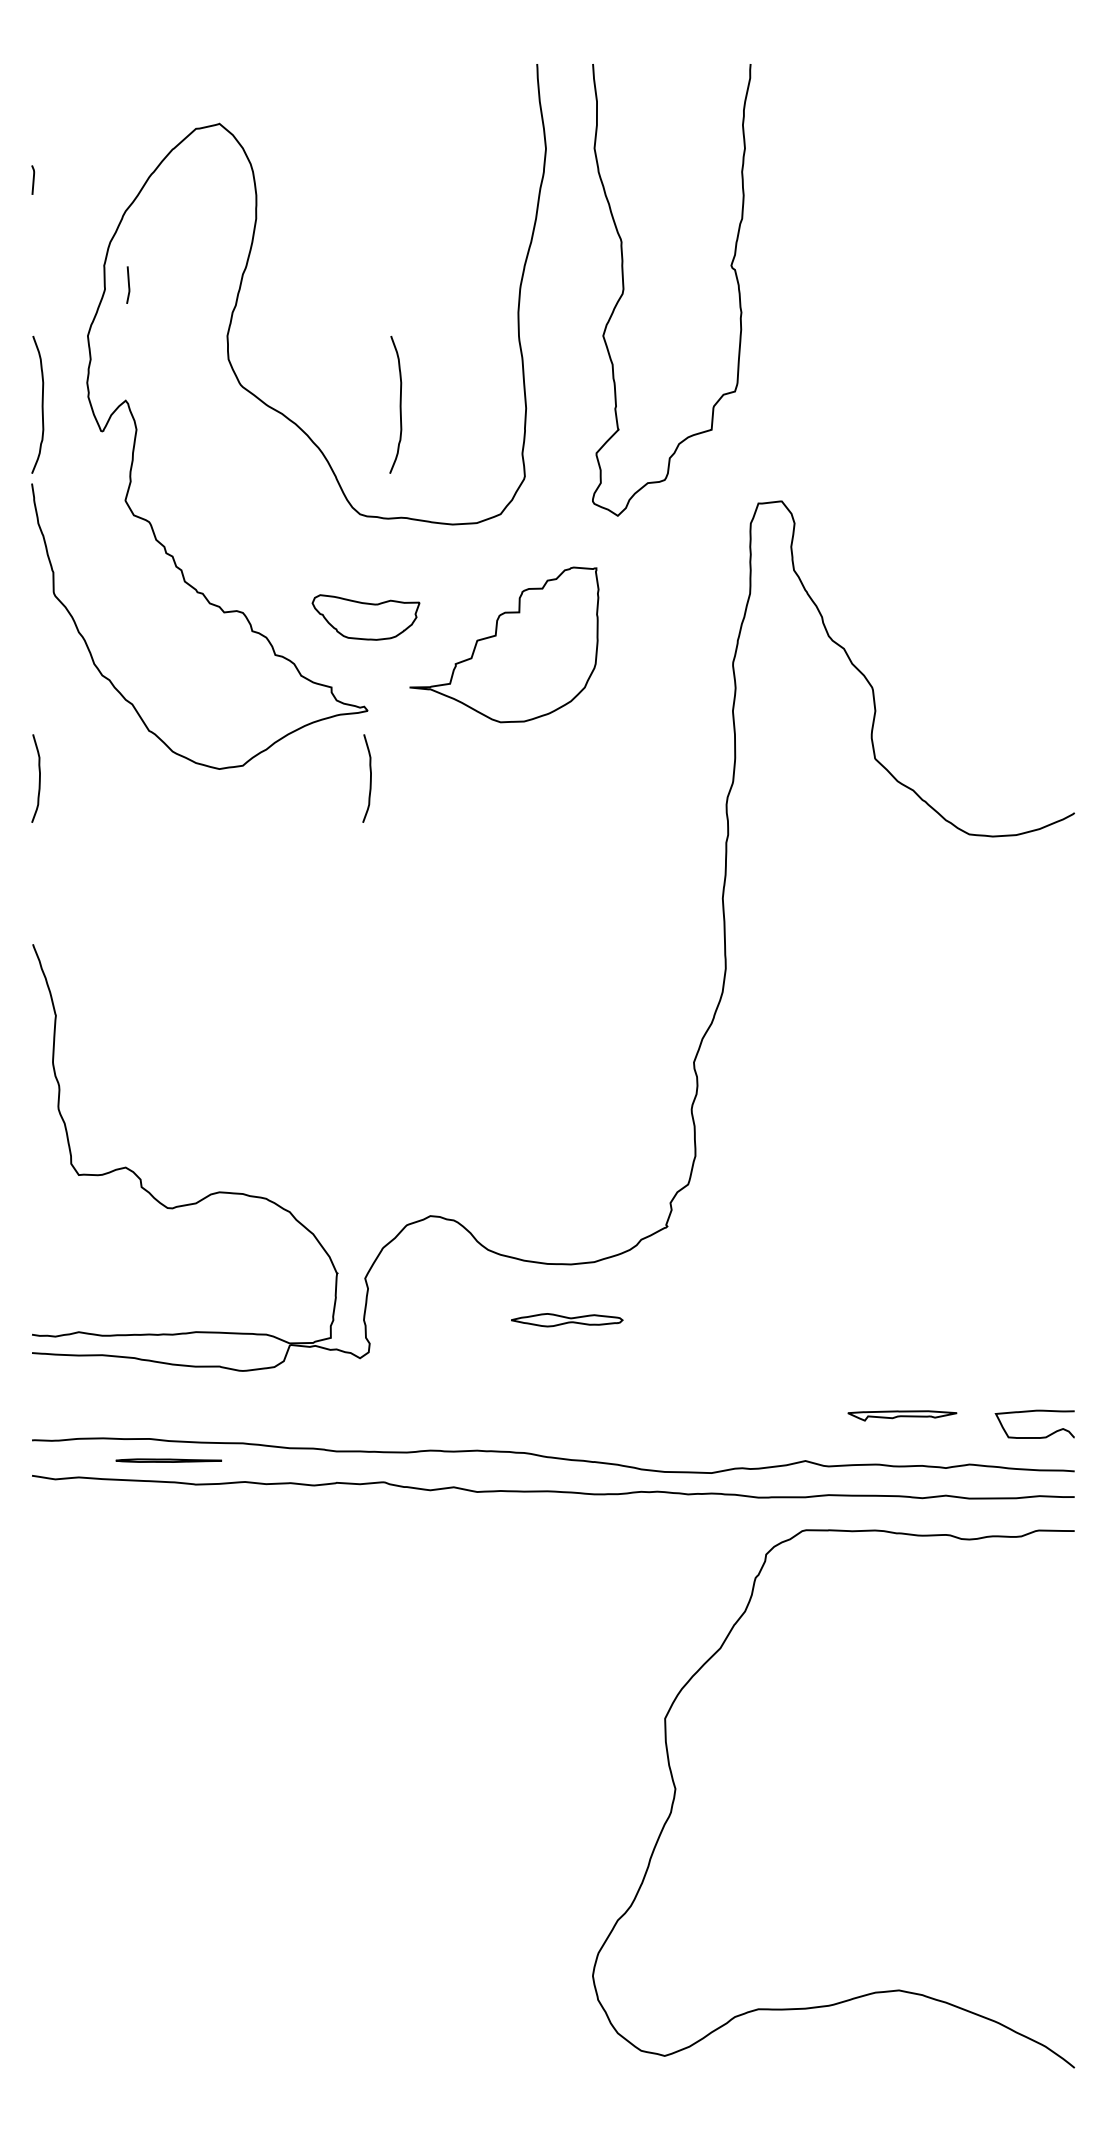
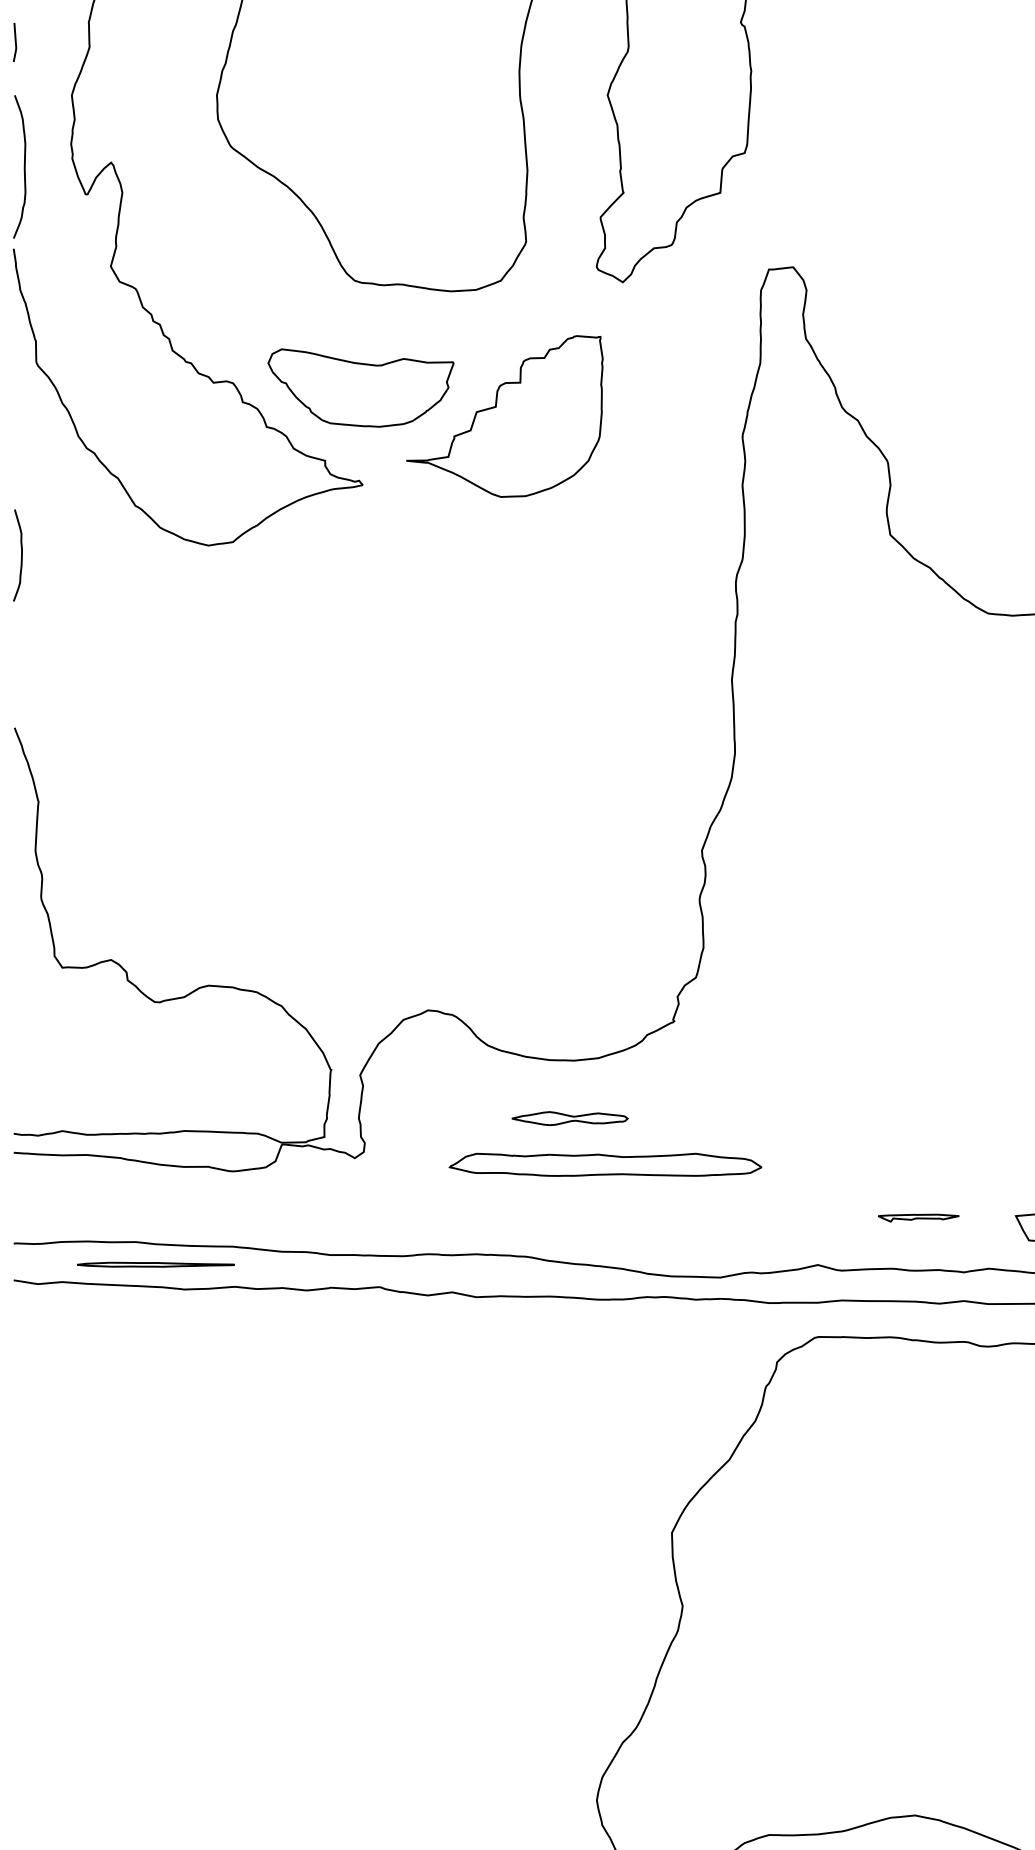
line: (128, 284) -> (15, 41), moved
curve: (399, 404) -> (395, 166), removed
part: (365, 617) -> (360, 388), size x1.67
curve: (370, 778) -> (365, 555), removed
part: (600, 1364) -> (604, 1164), added
part: (902, 1415) -> (918, 1217), size x0.71
part: (168, 1460) -> (155, 1264), size x1.43

